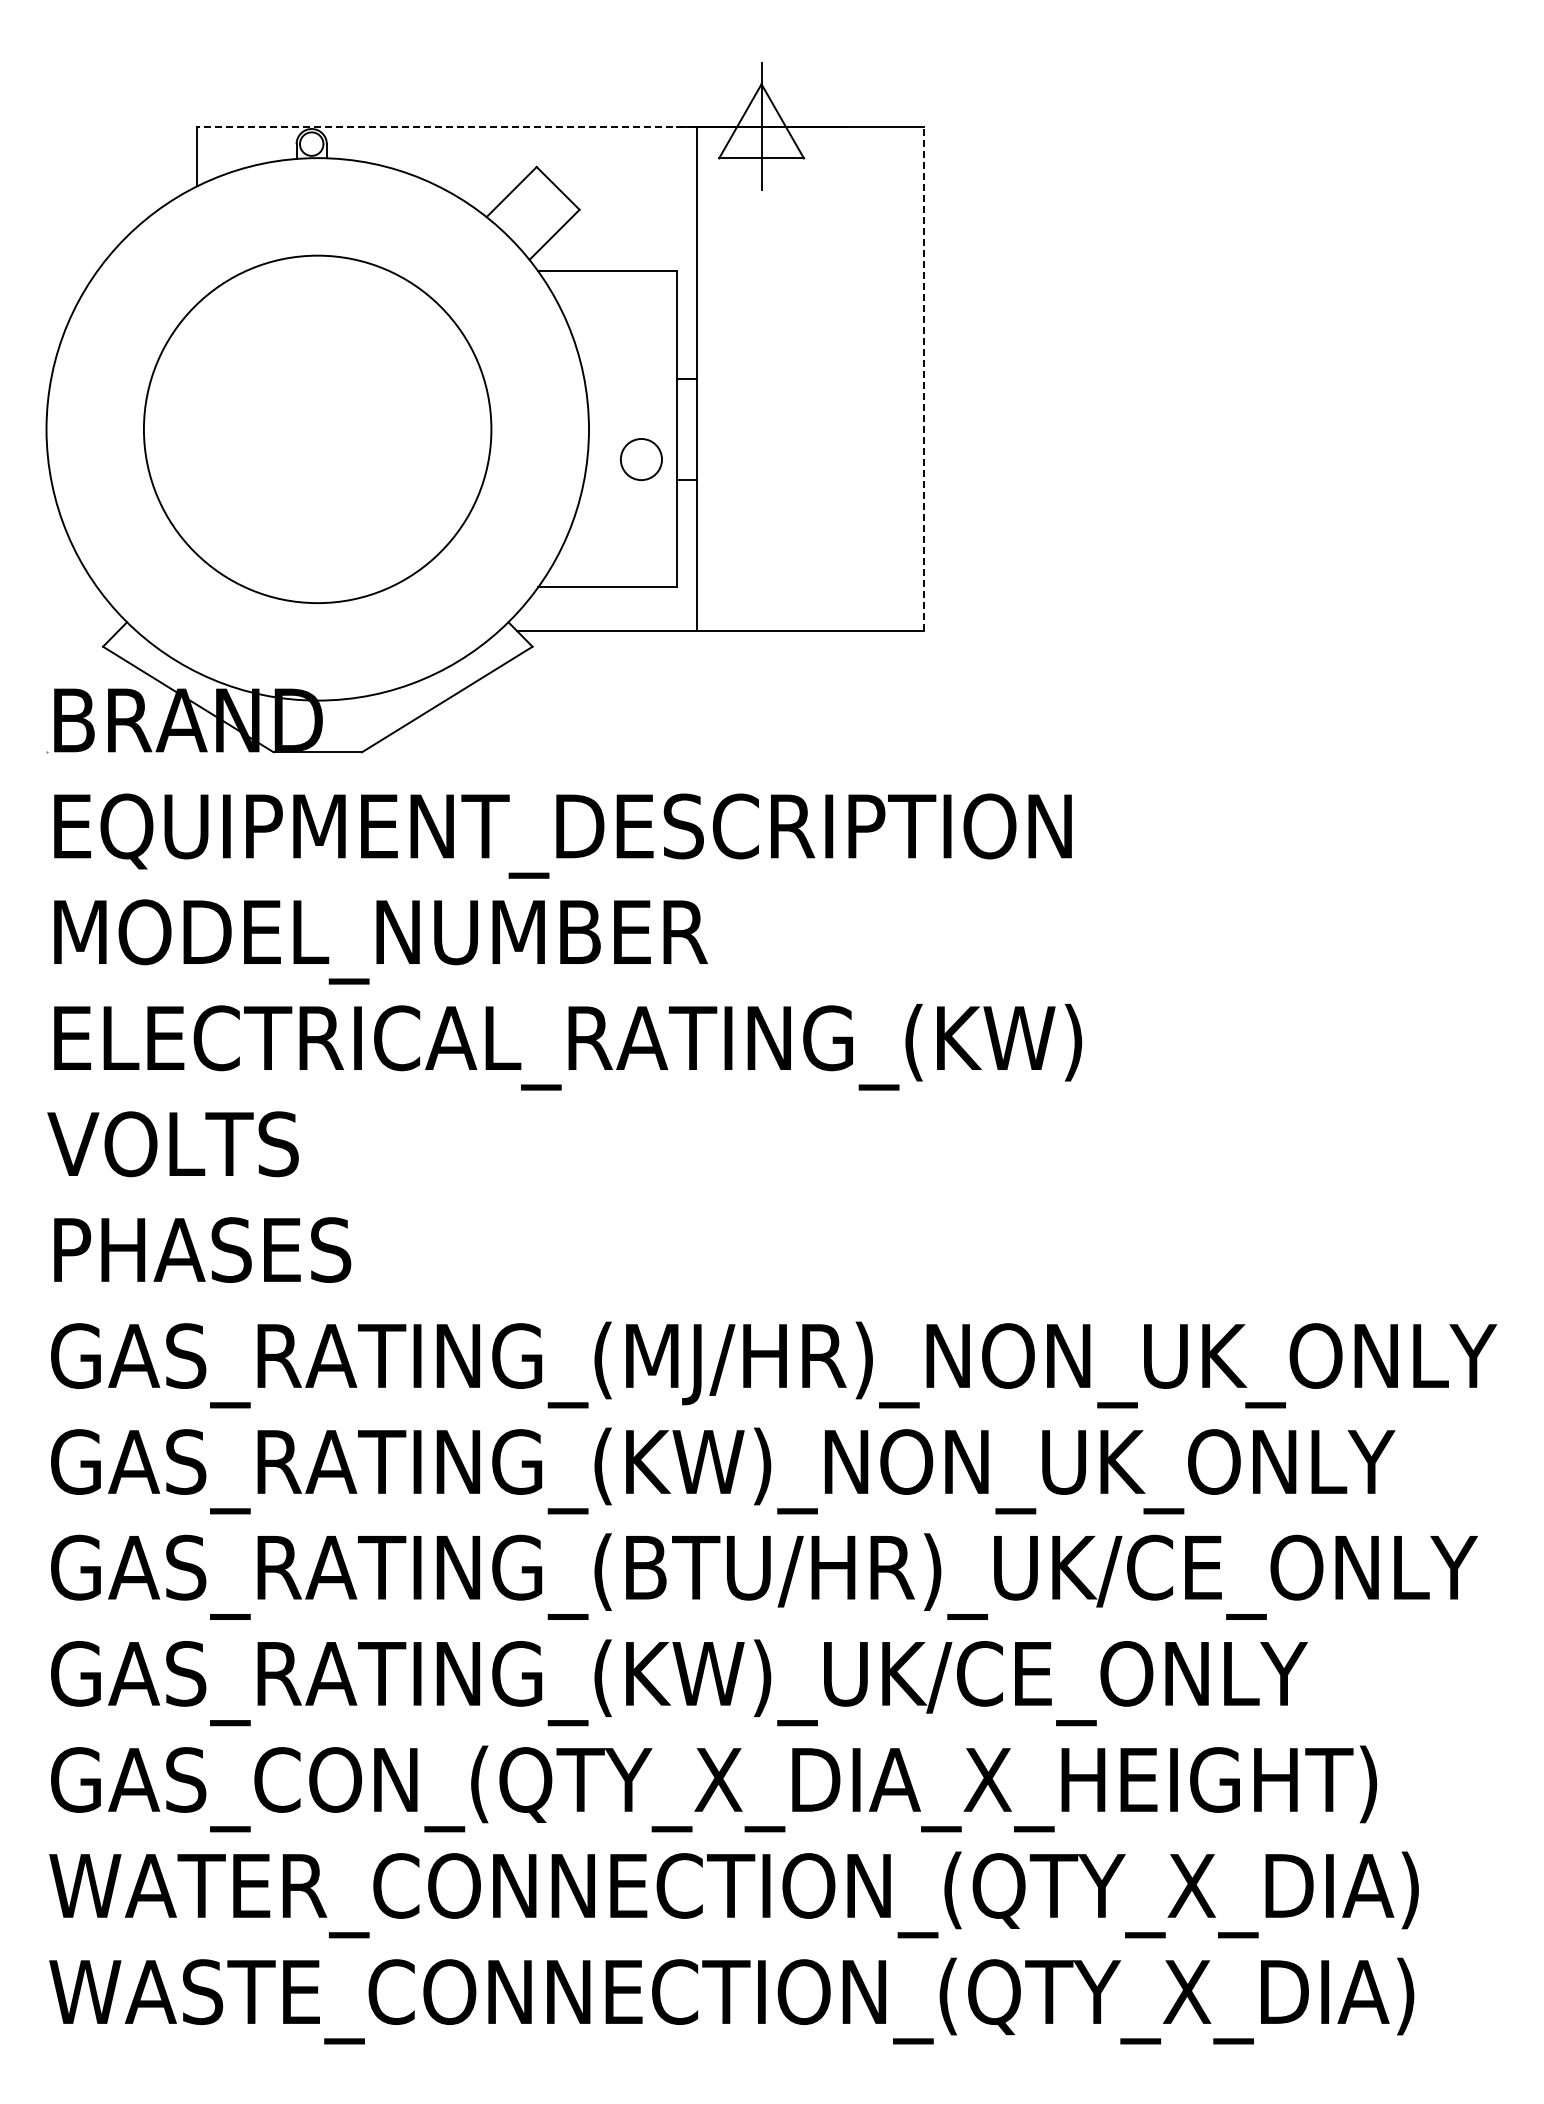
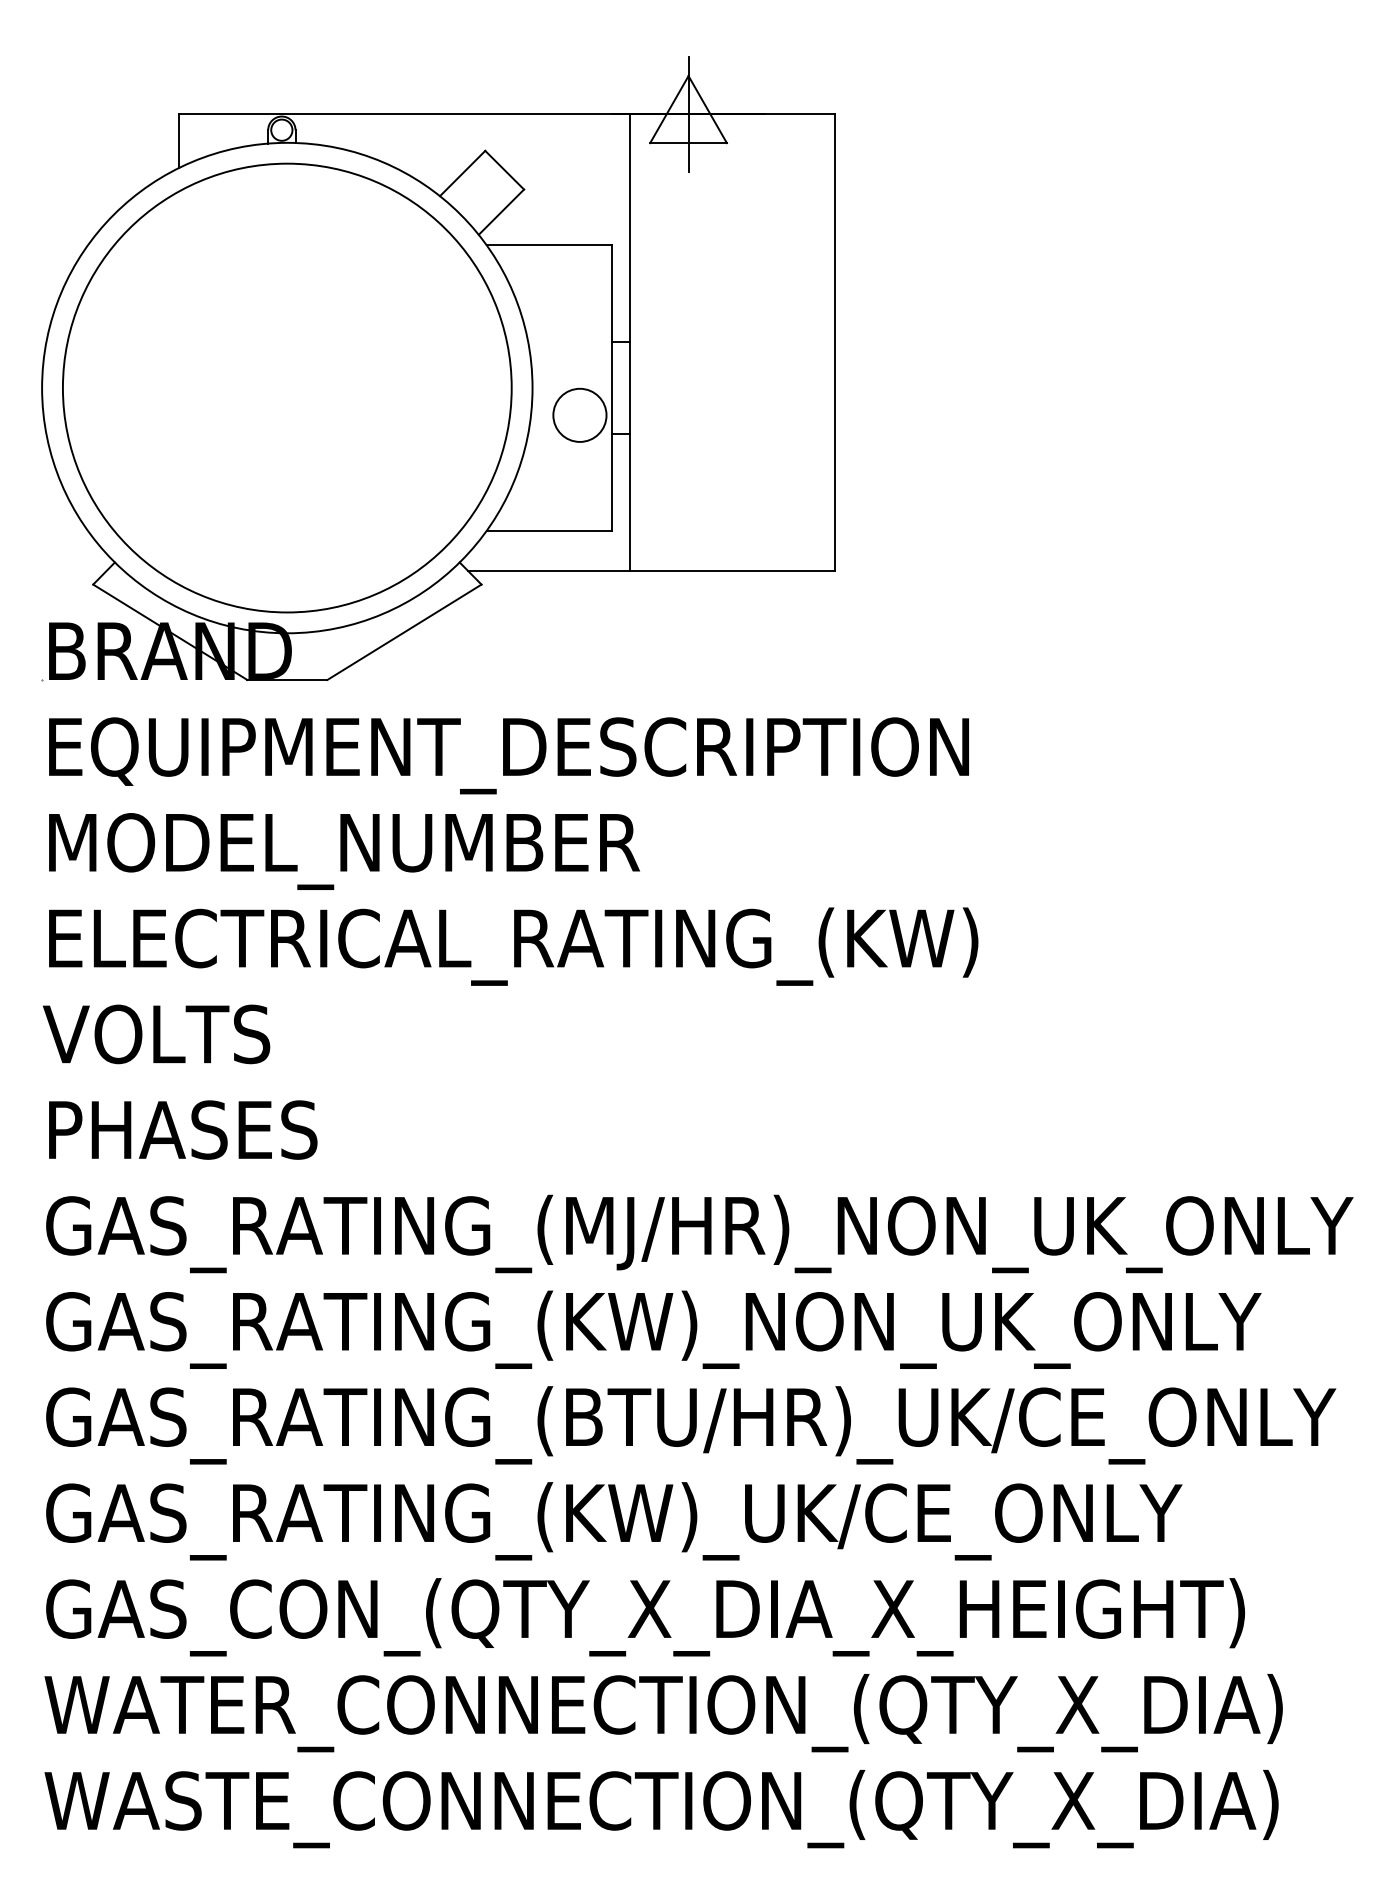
line: (451, 126) -> (408, 114), dashed -> solid
line: (923, 378) -> (834, 342), dashed -> solid
circle: (317, 429) -> (287, 388), size x1.43
circle: (641, 459) -> (580, 415), size x1.43

